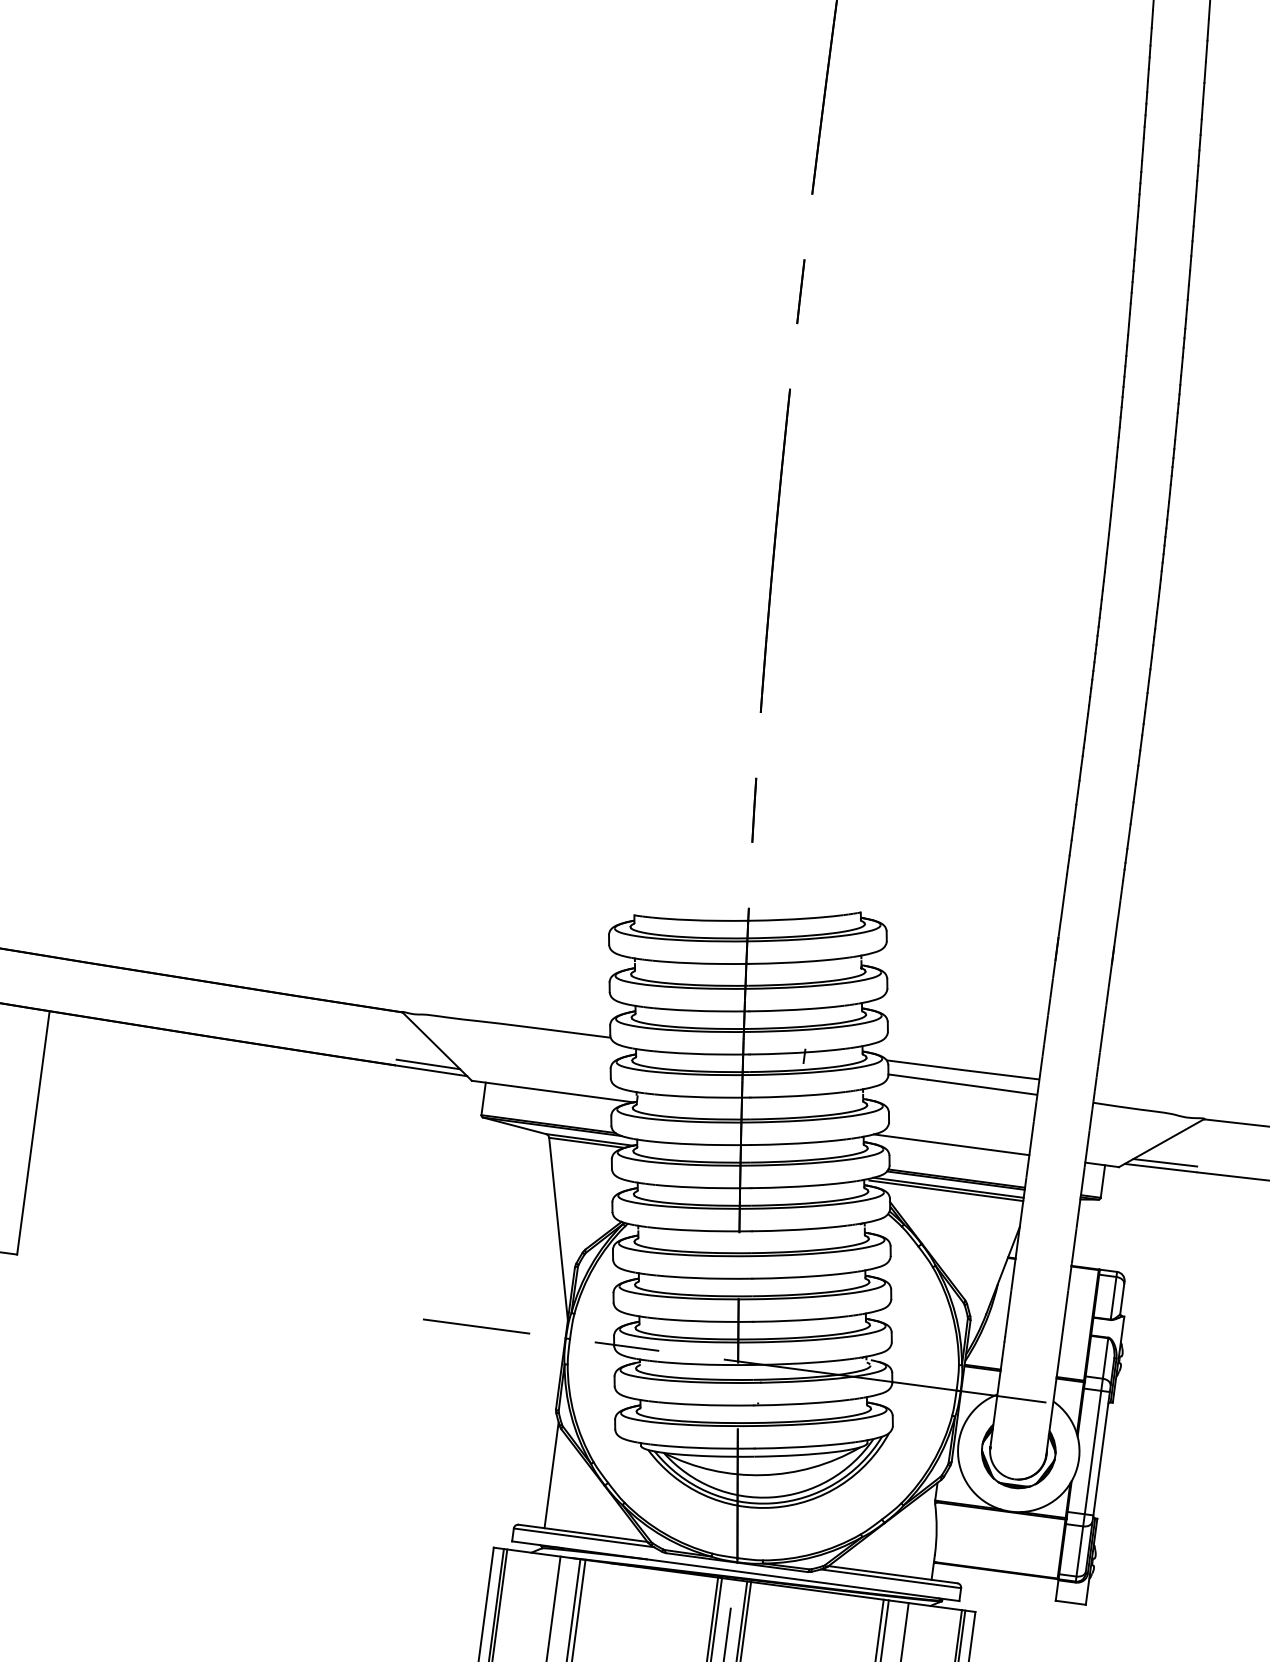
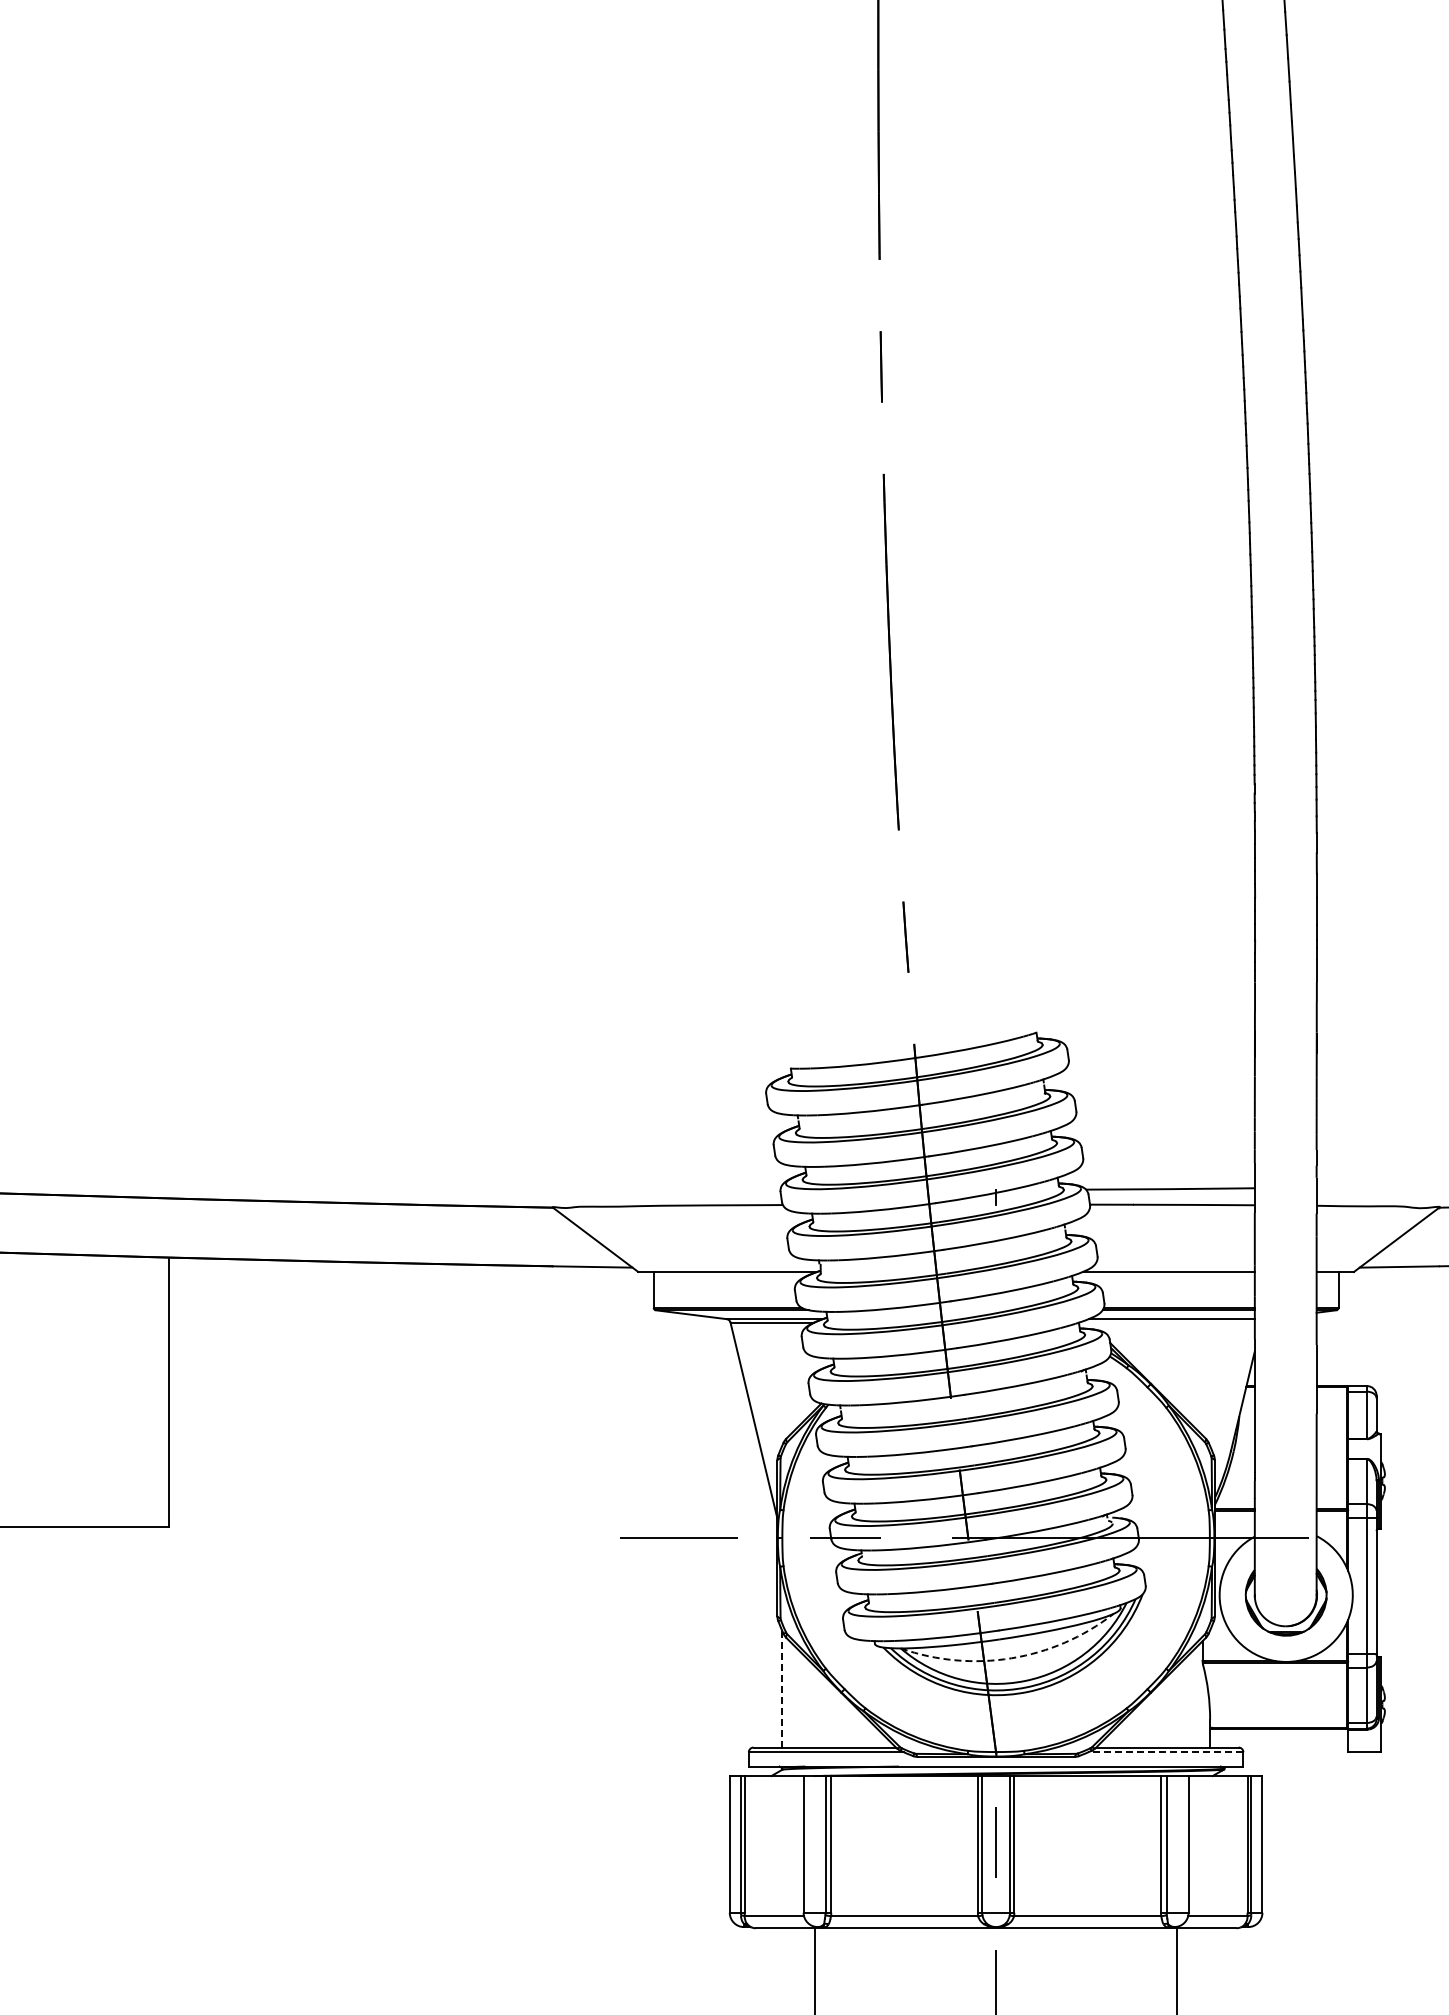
line: (428, 1064) -> (588, 1260), removed
line: (1165, 1162) -> (1403, 1260), removed
line: (946, 1190) -> (1169, 1322), removed
line: (551, 1475) -> (782, 1689), solid -> dashed
arc: (762, 1475) -> (1011, 1658), solid -> dashed
line: (890, 1578) -> (1165, 1752), solid -> dashed

